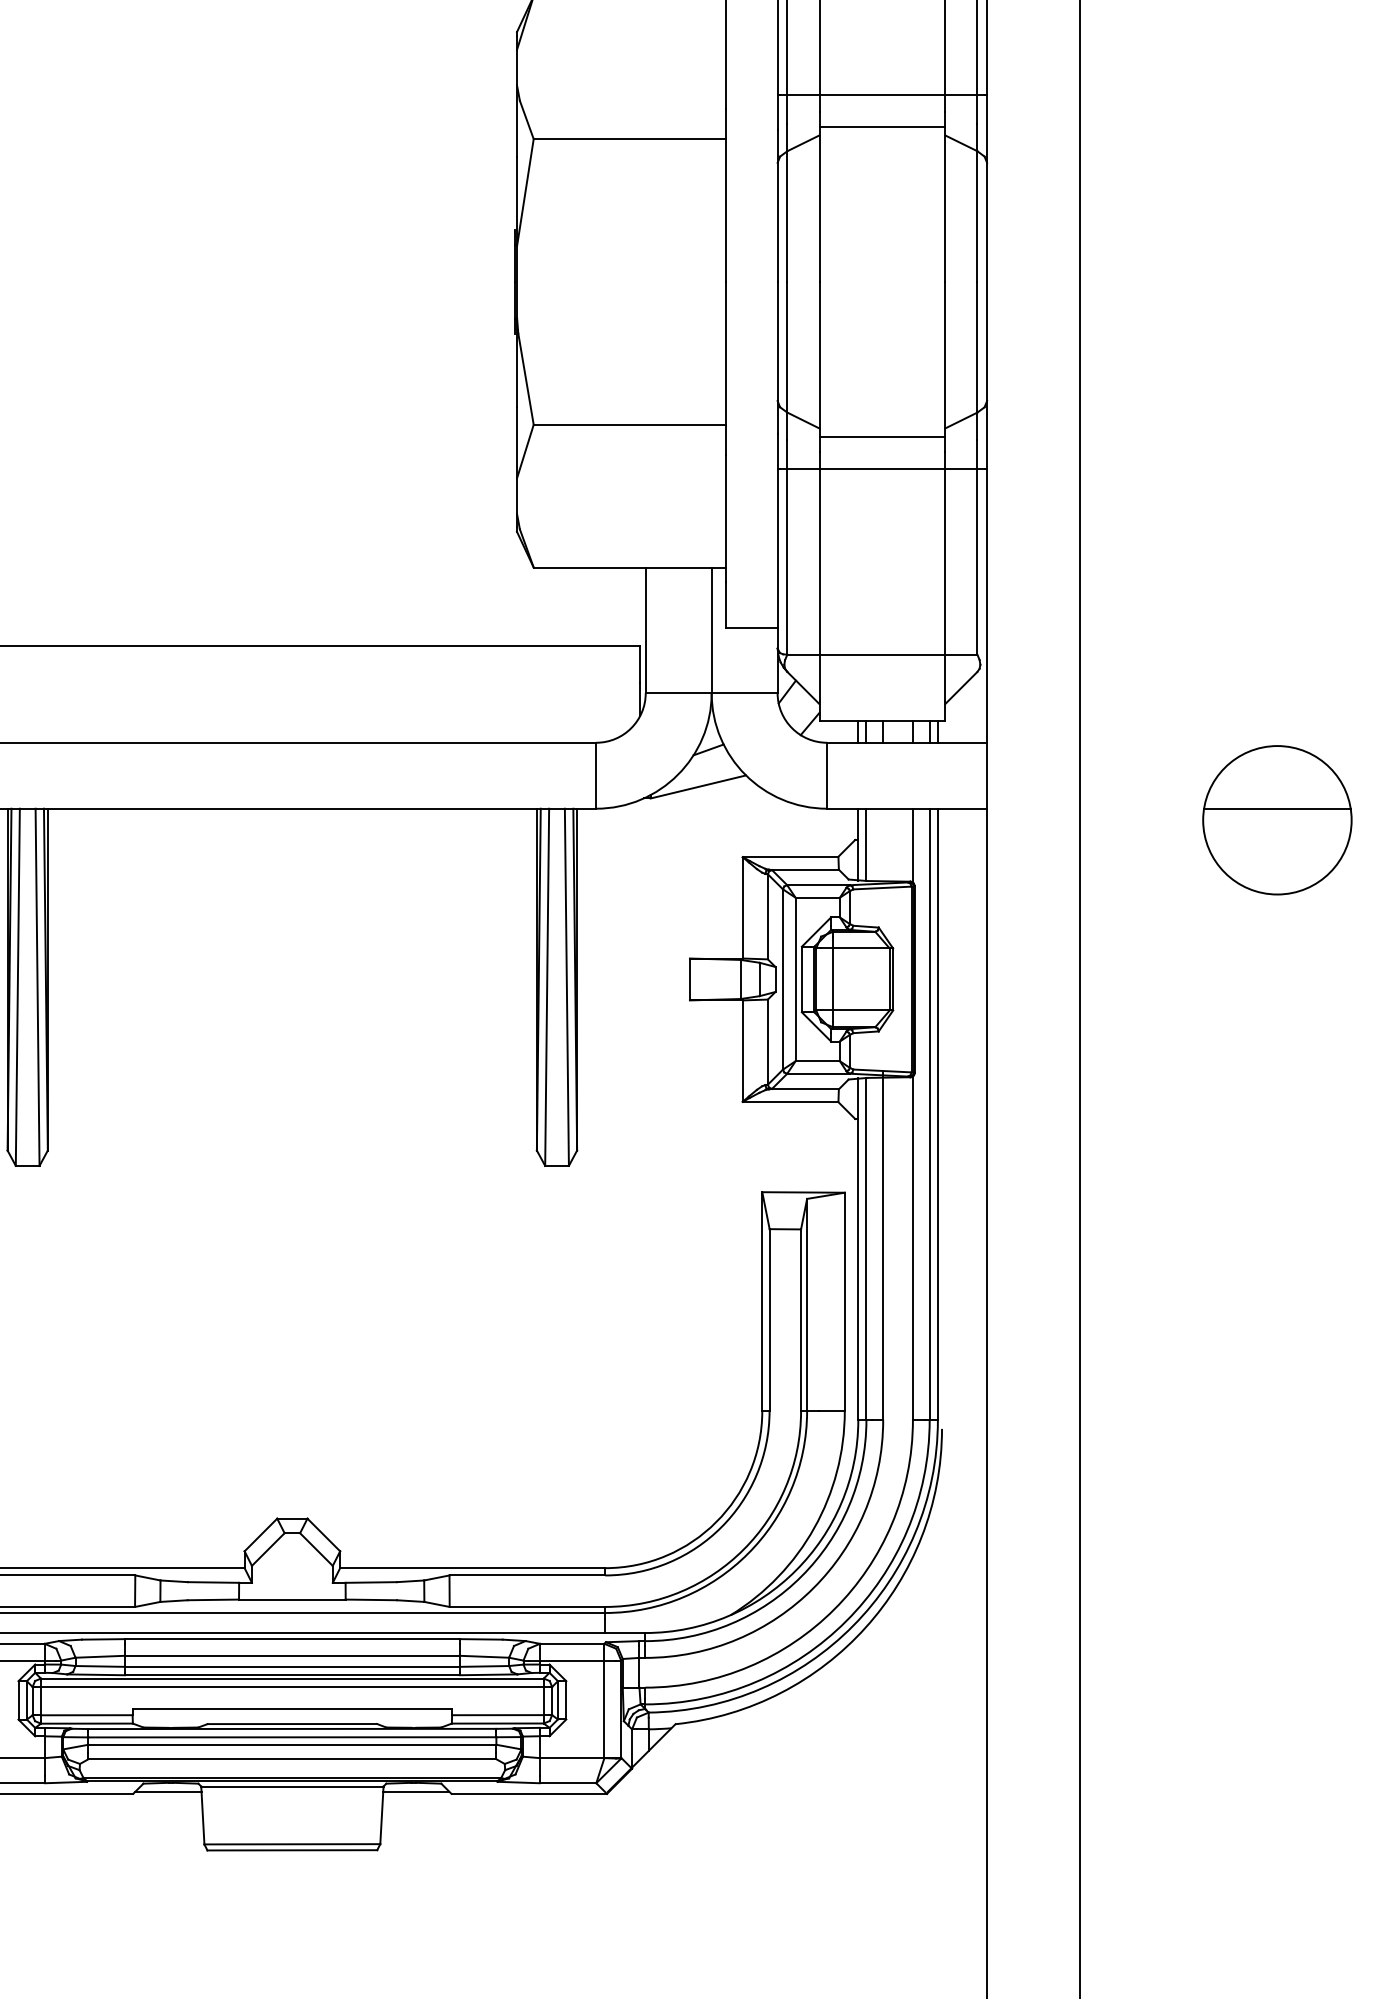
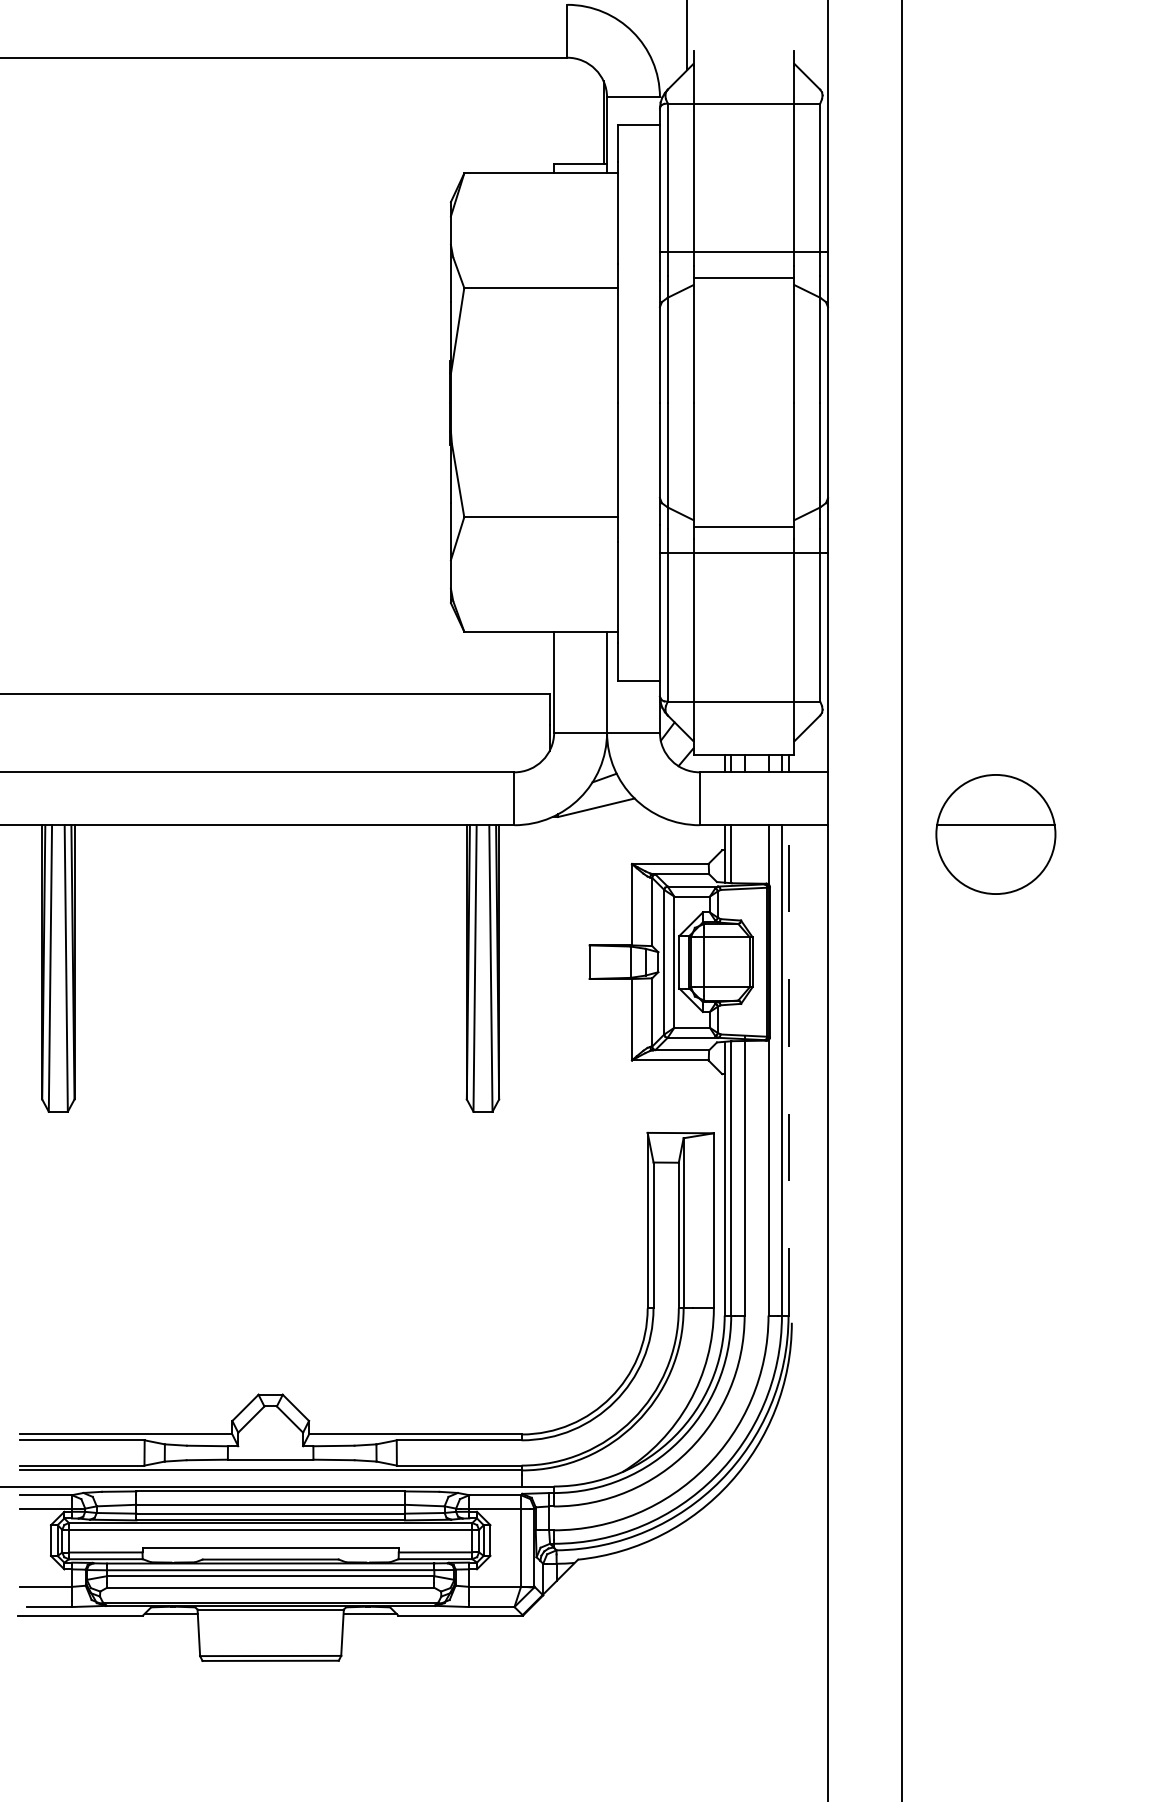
part: (1276, 820) -> (995, 834), moved
line: (937, 1113) -> (788, 1069), solid -> dashed

